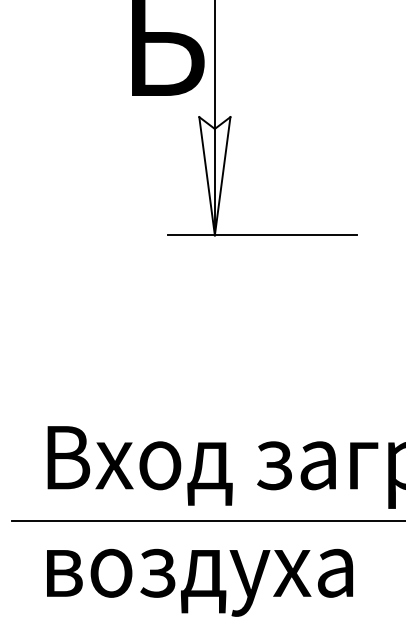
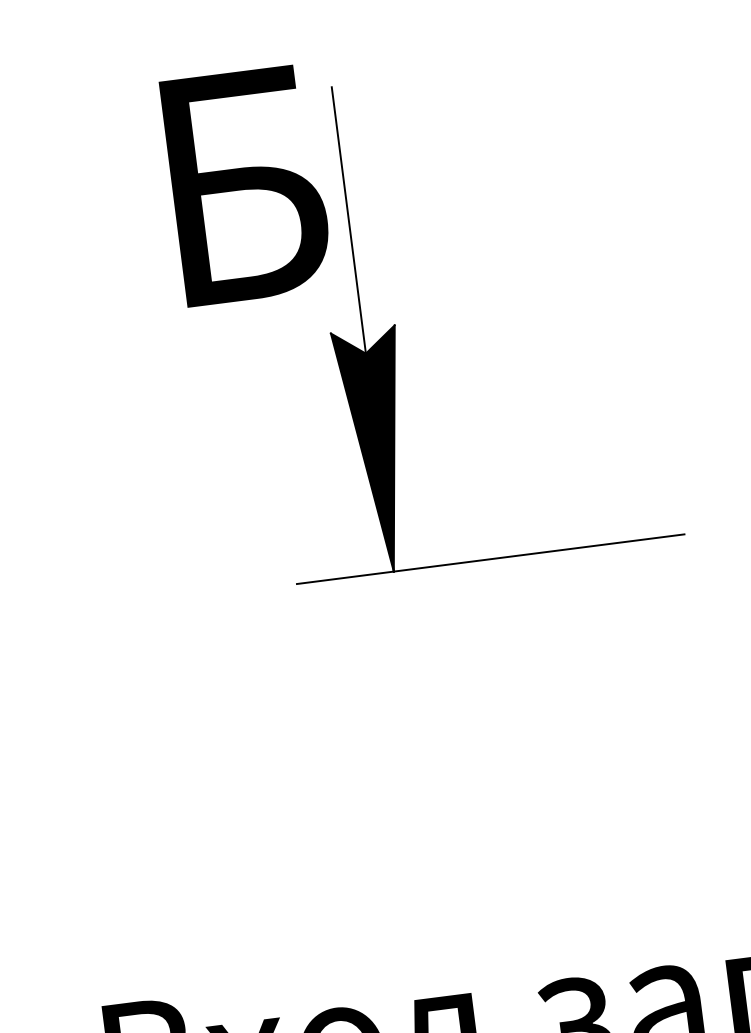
fill: (214, 176) -> (377, 451), added

